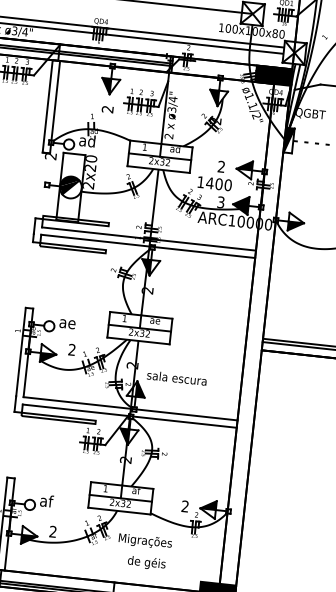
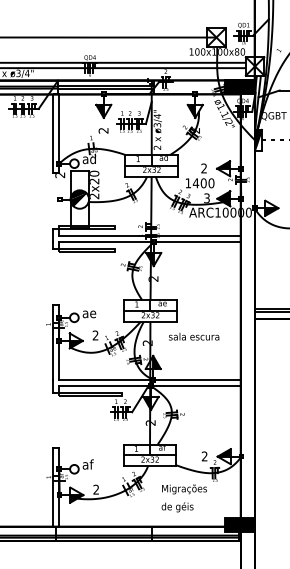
text: (177, 378) -> (194, 336), moved
text: (145, 541) -> (184, 489), moved

